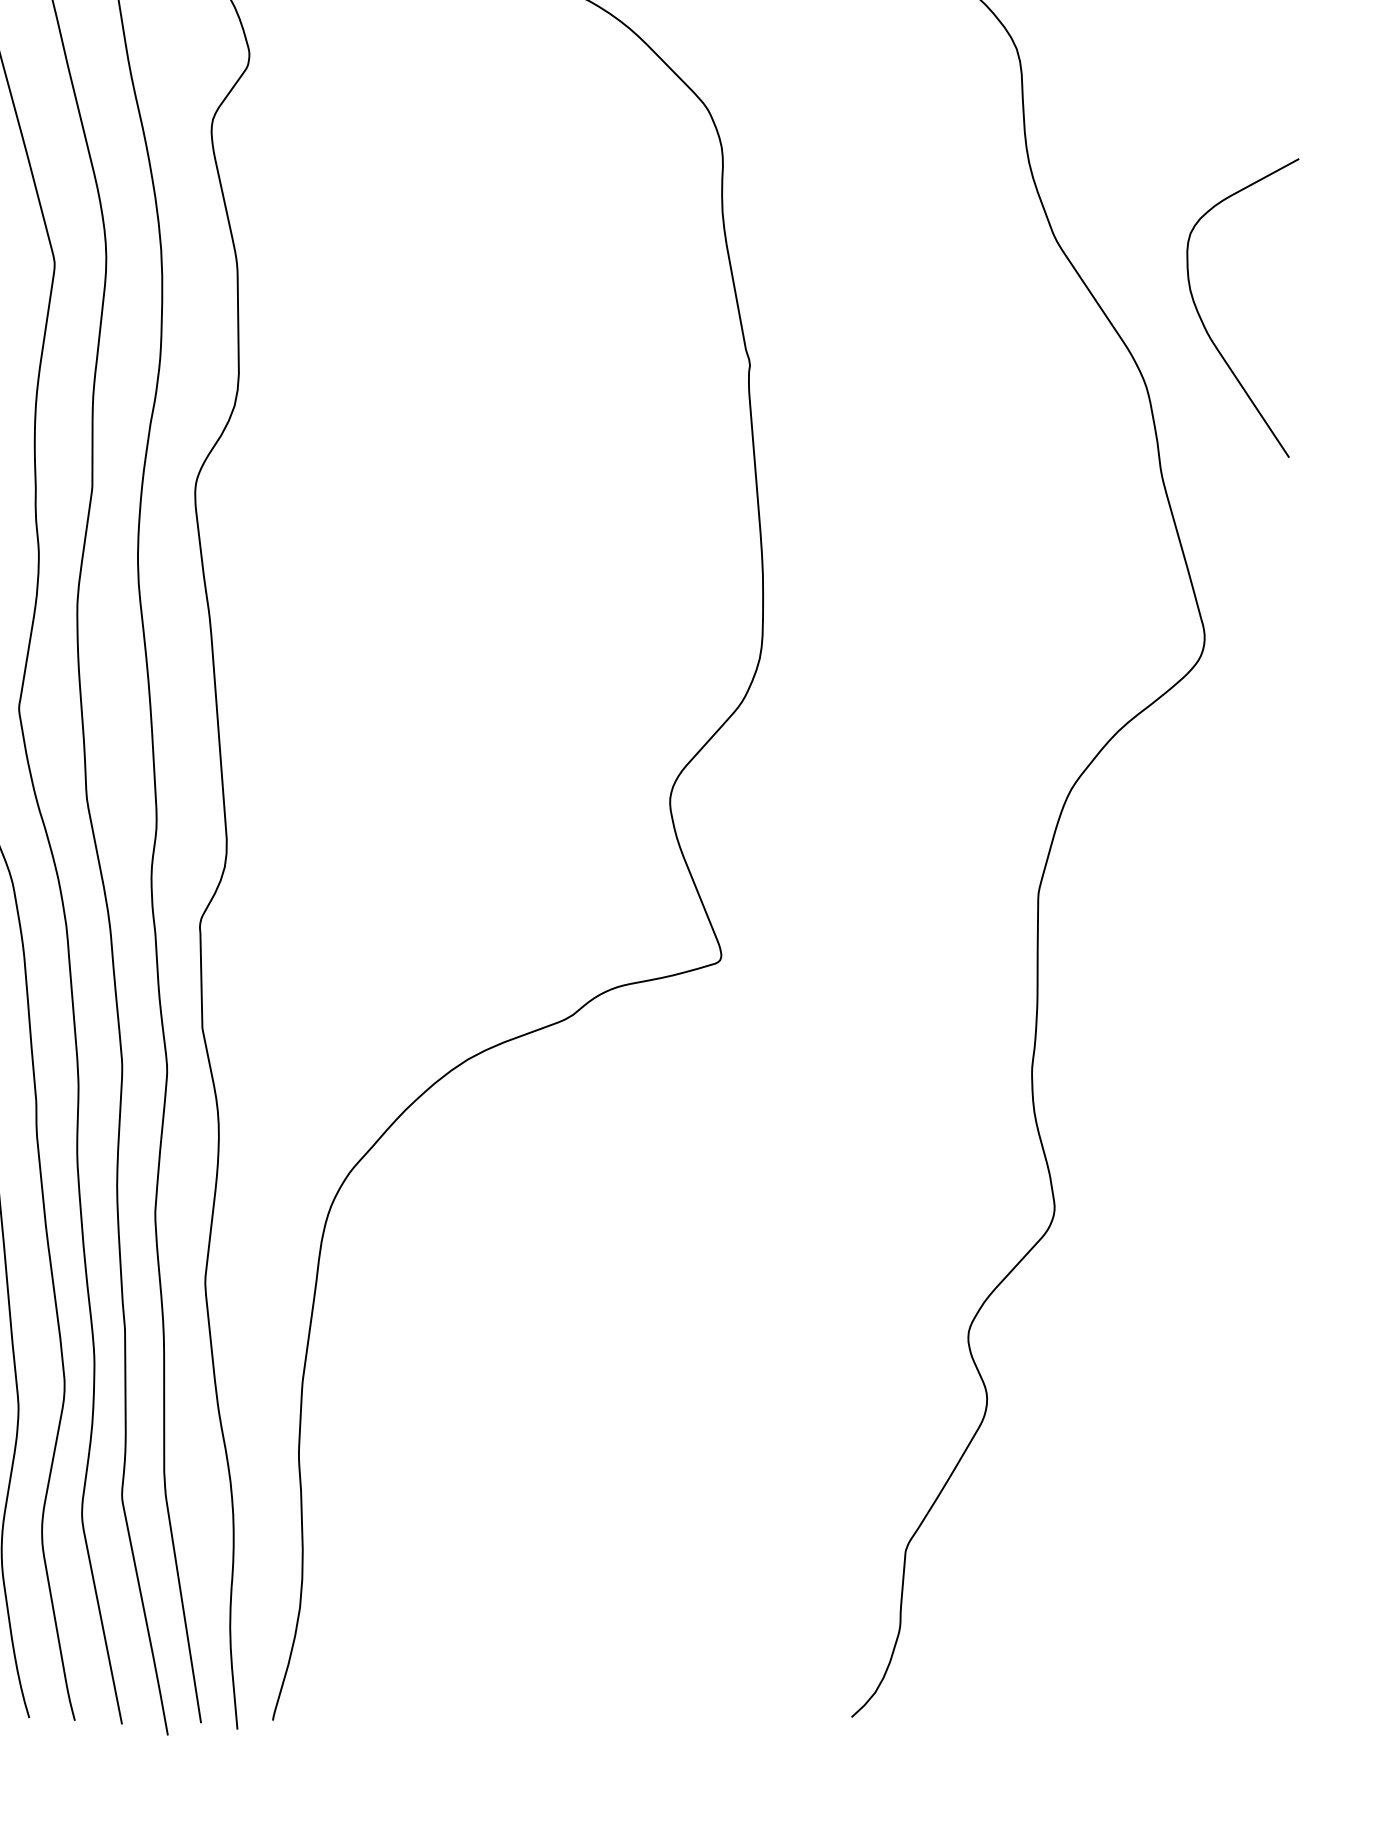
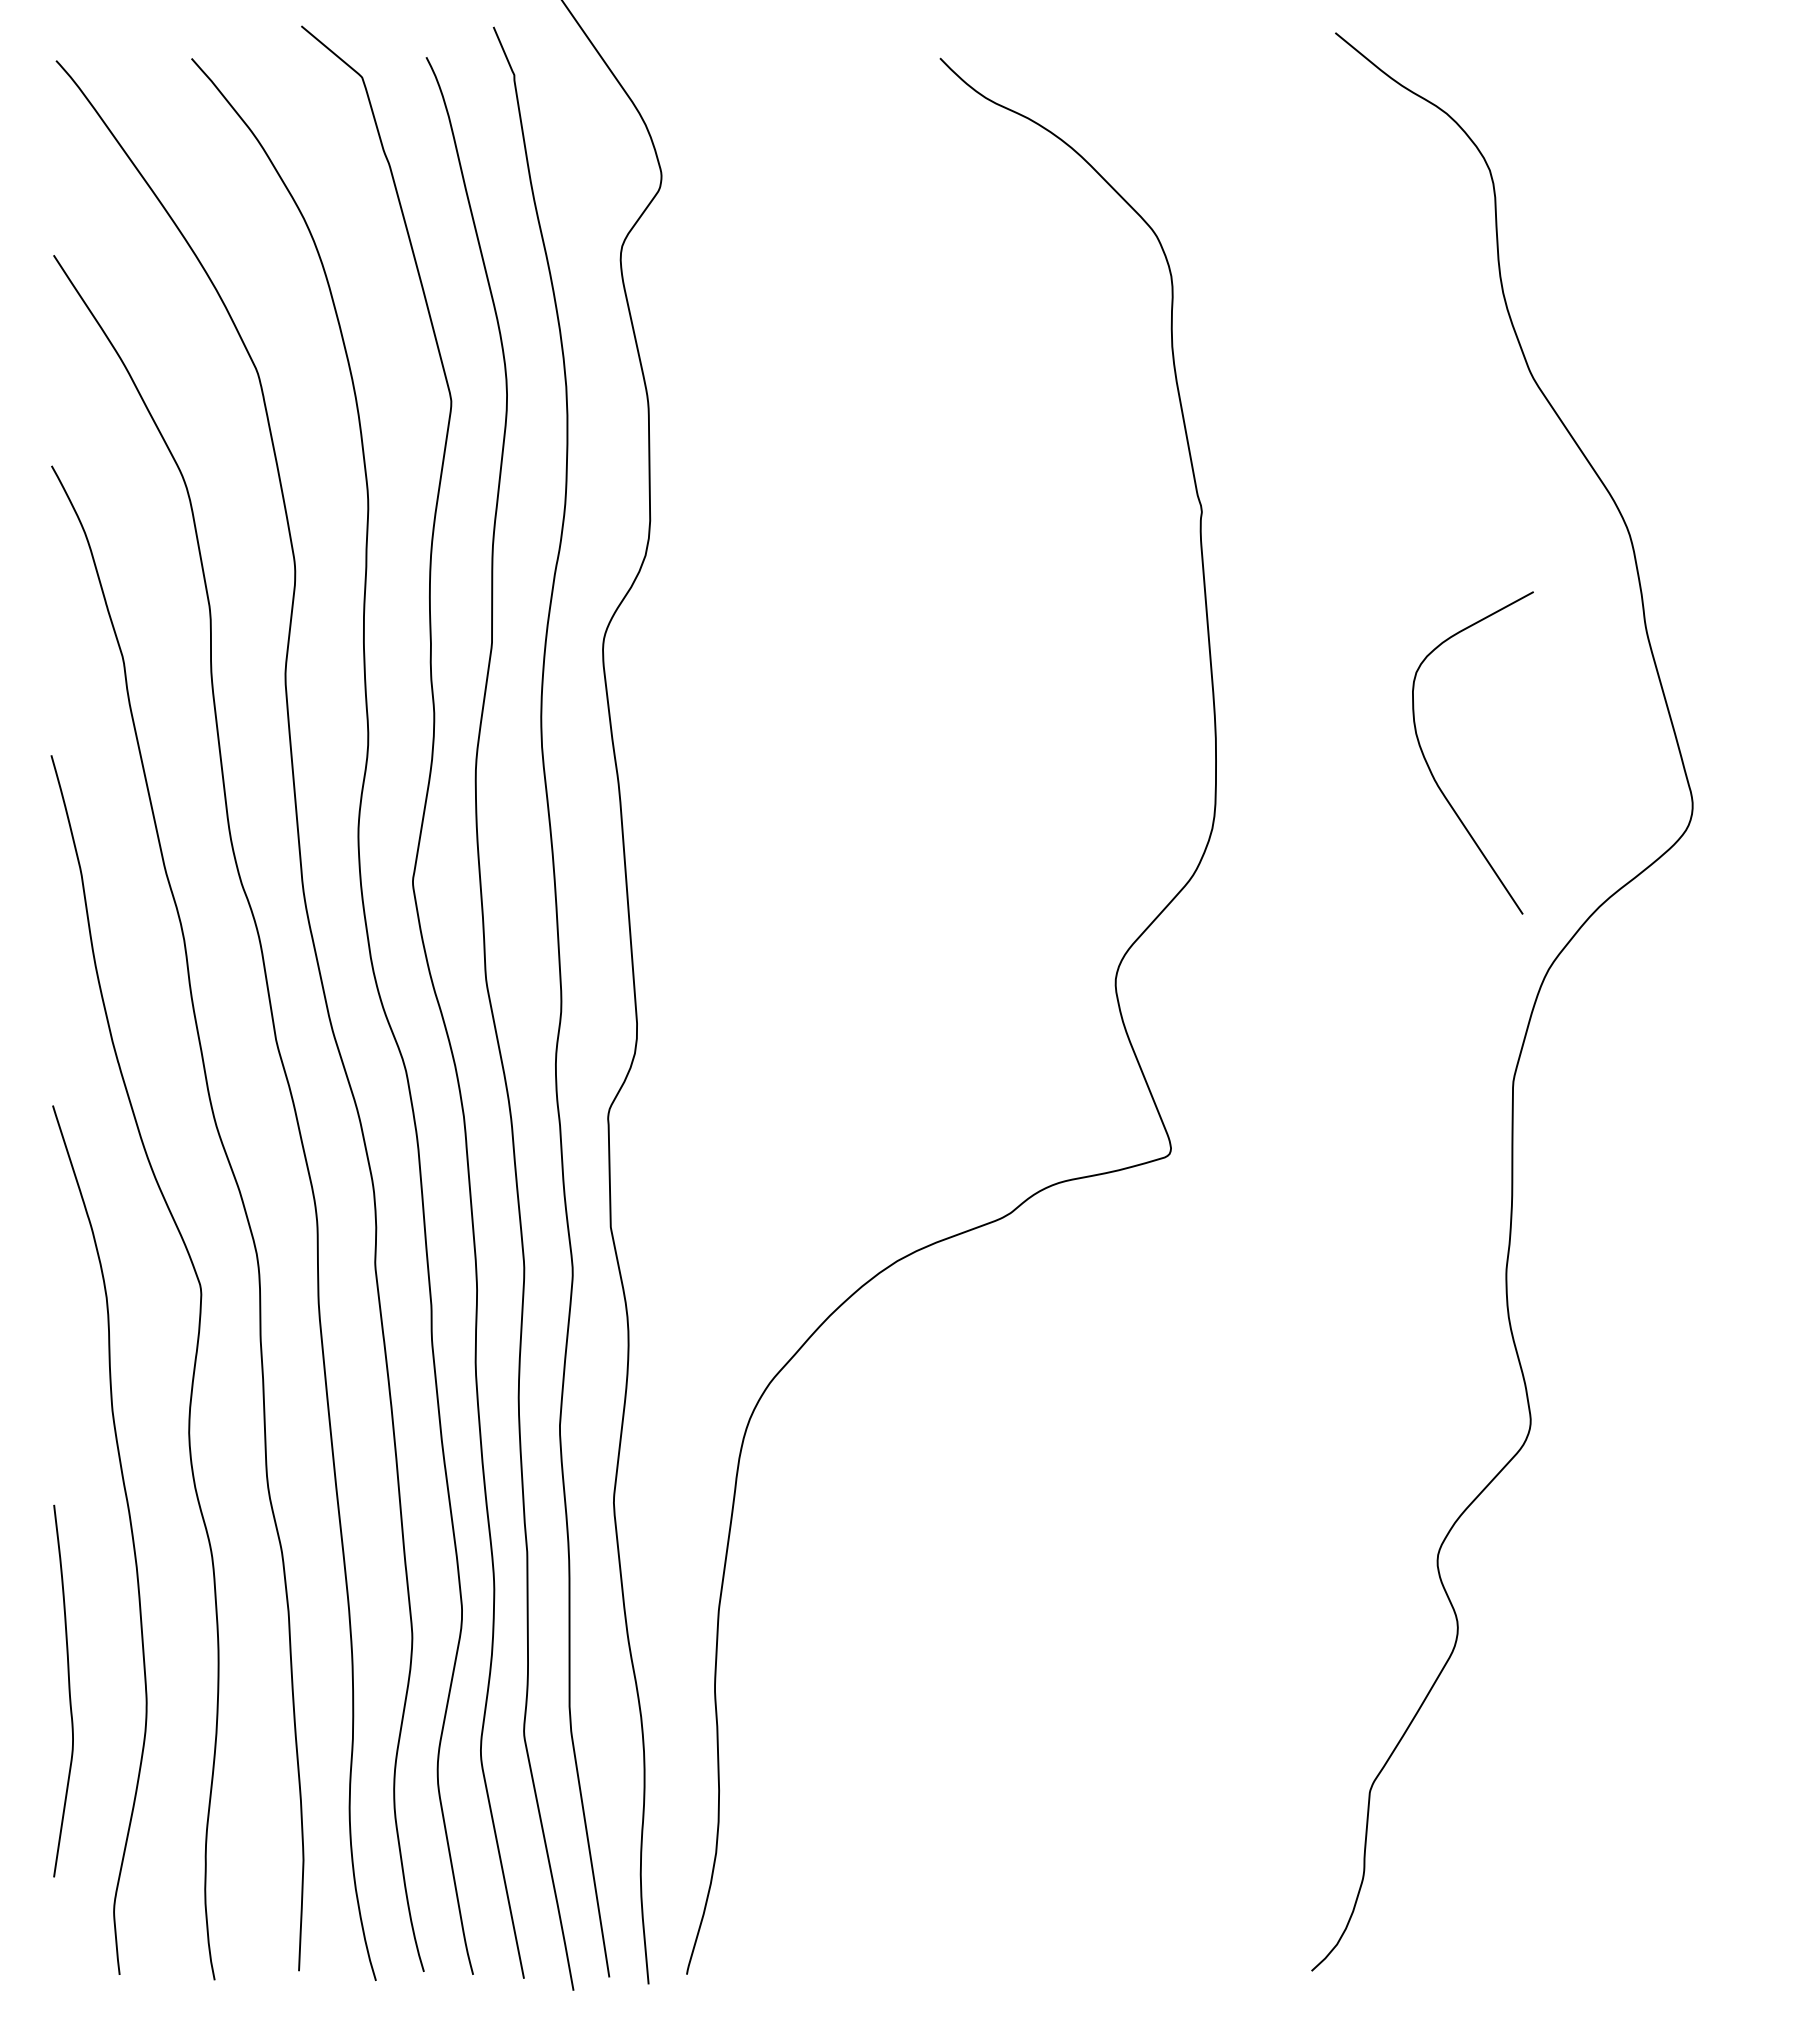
curve: (1205, 326) -> (1432, 772), moved

